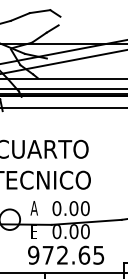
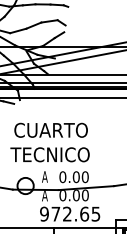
text: (33, 231) -> (44, 195), E -> A

